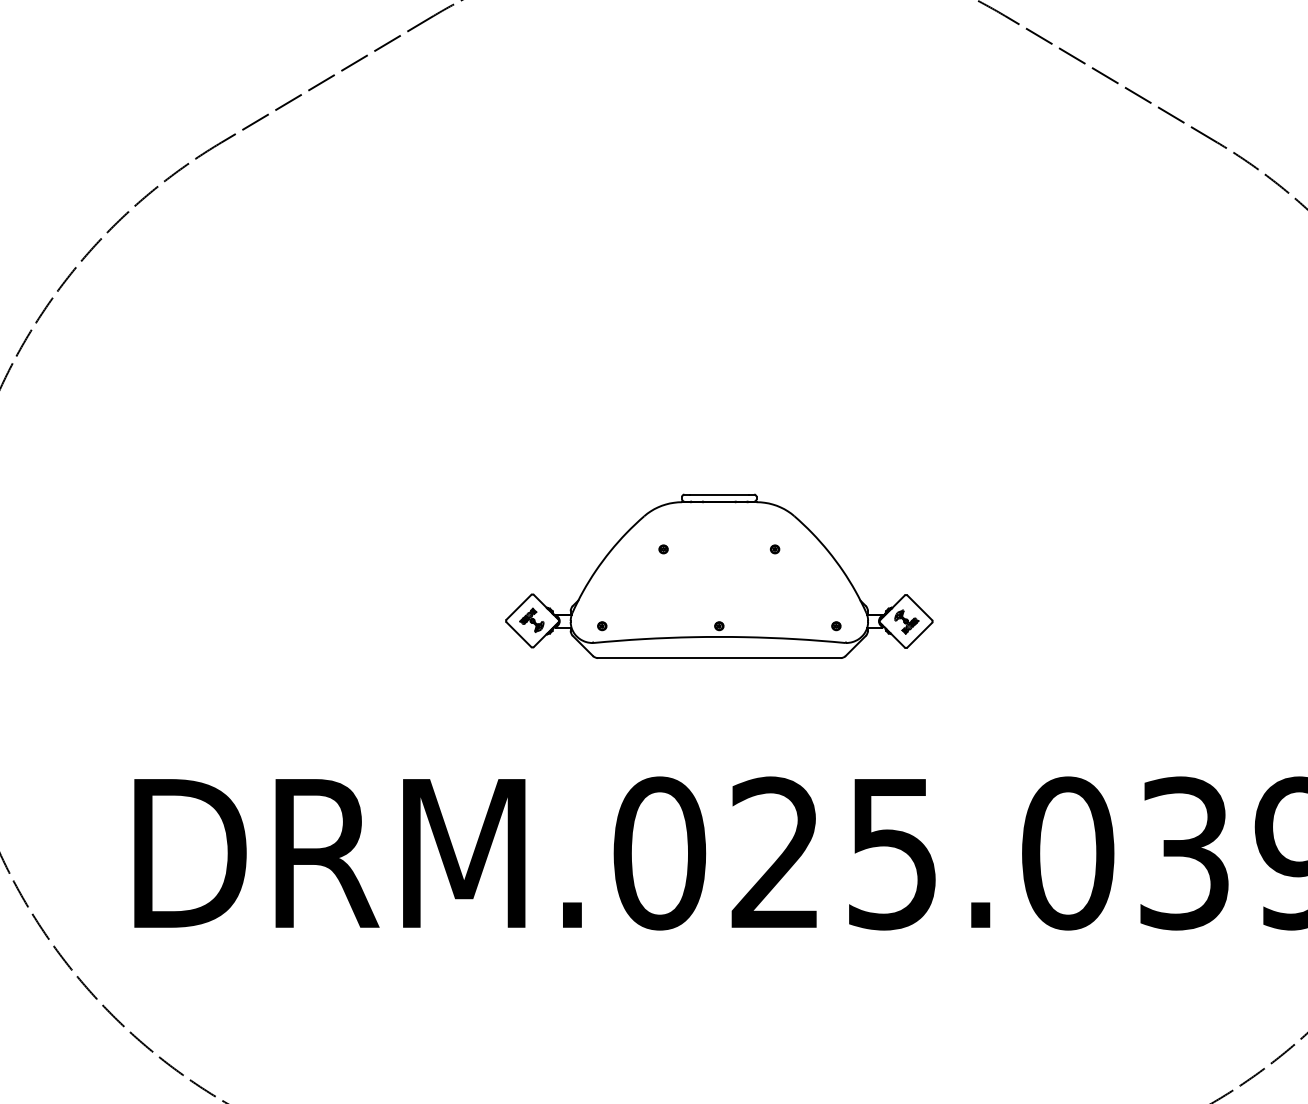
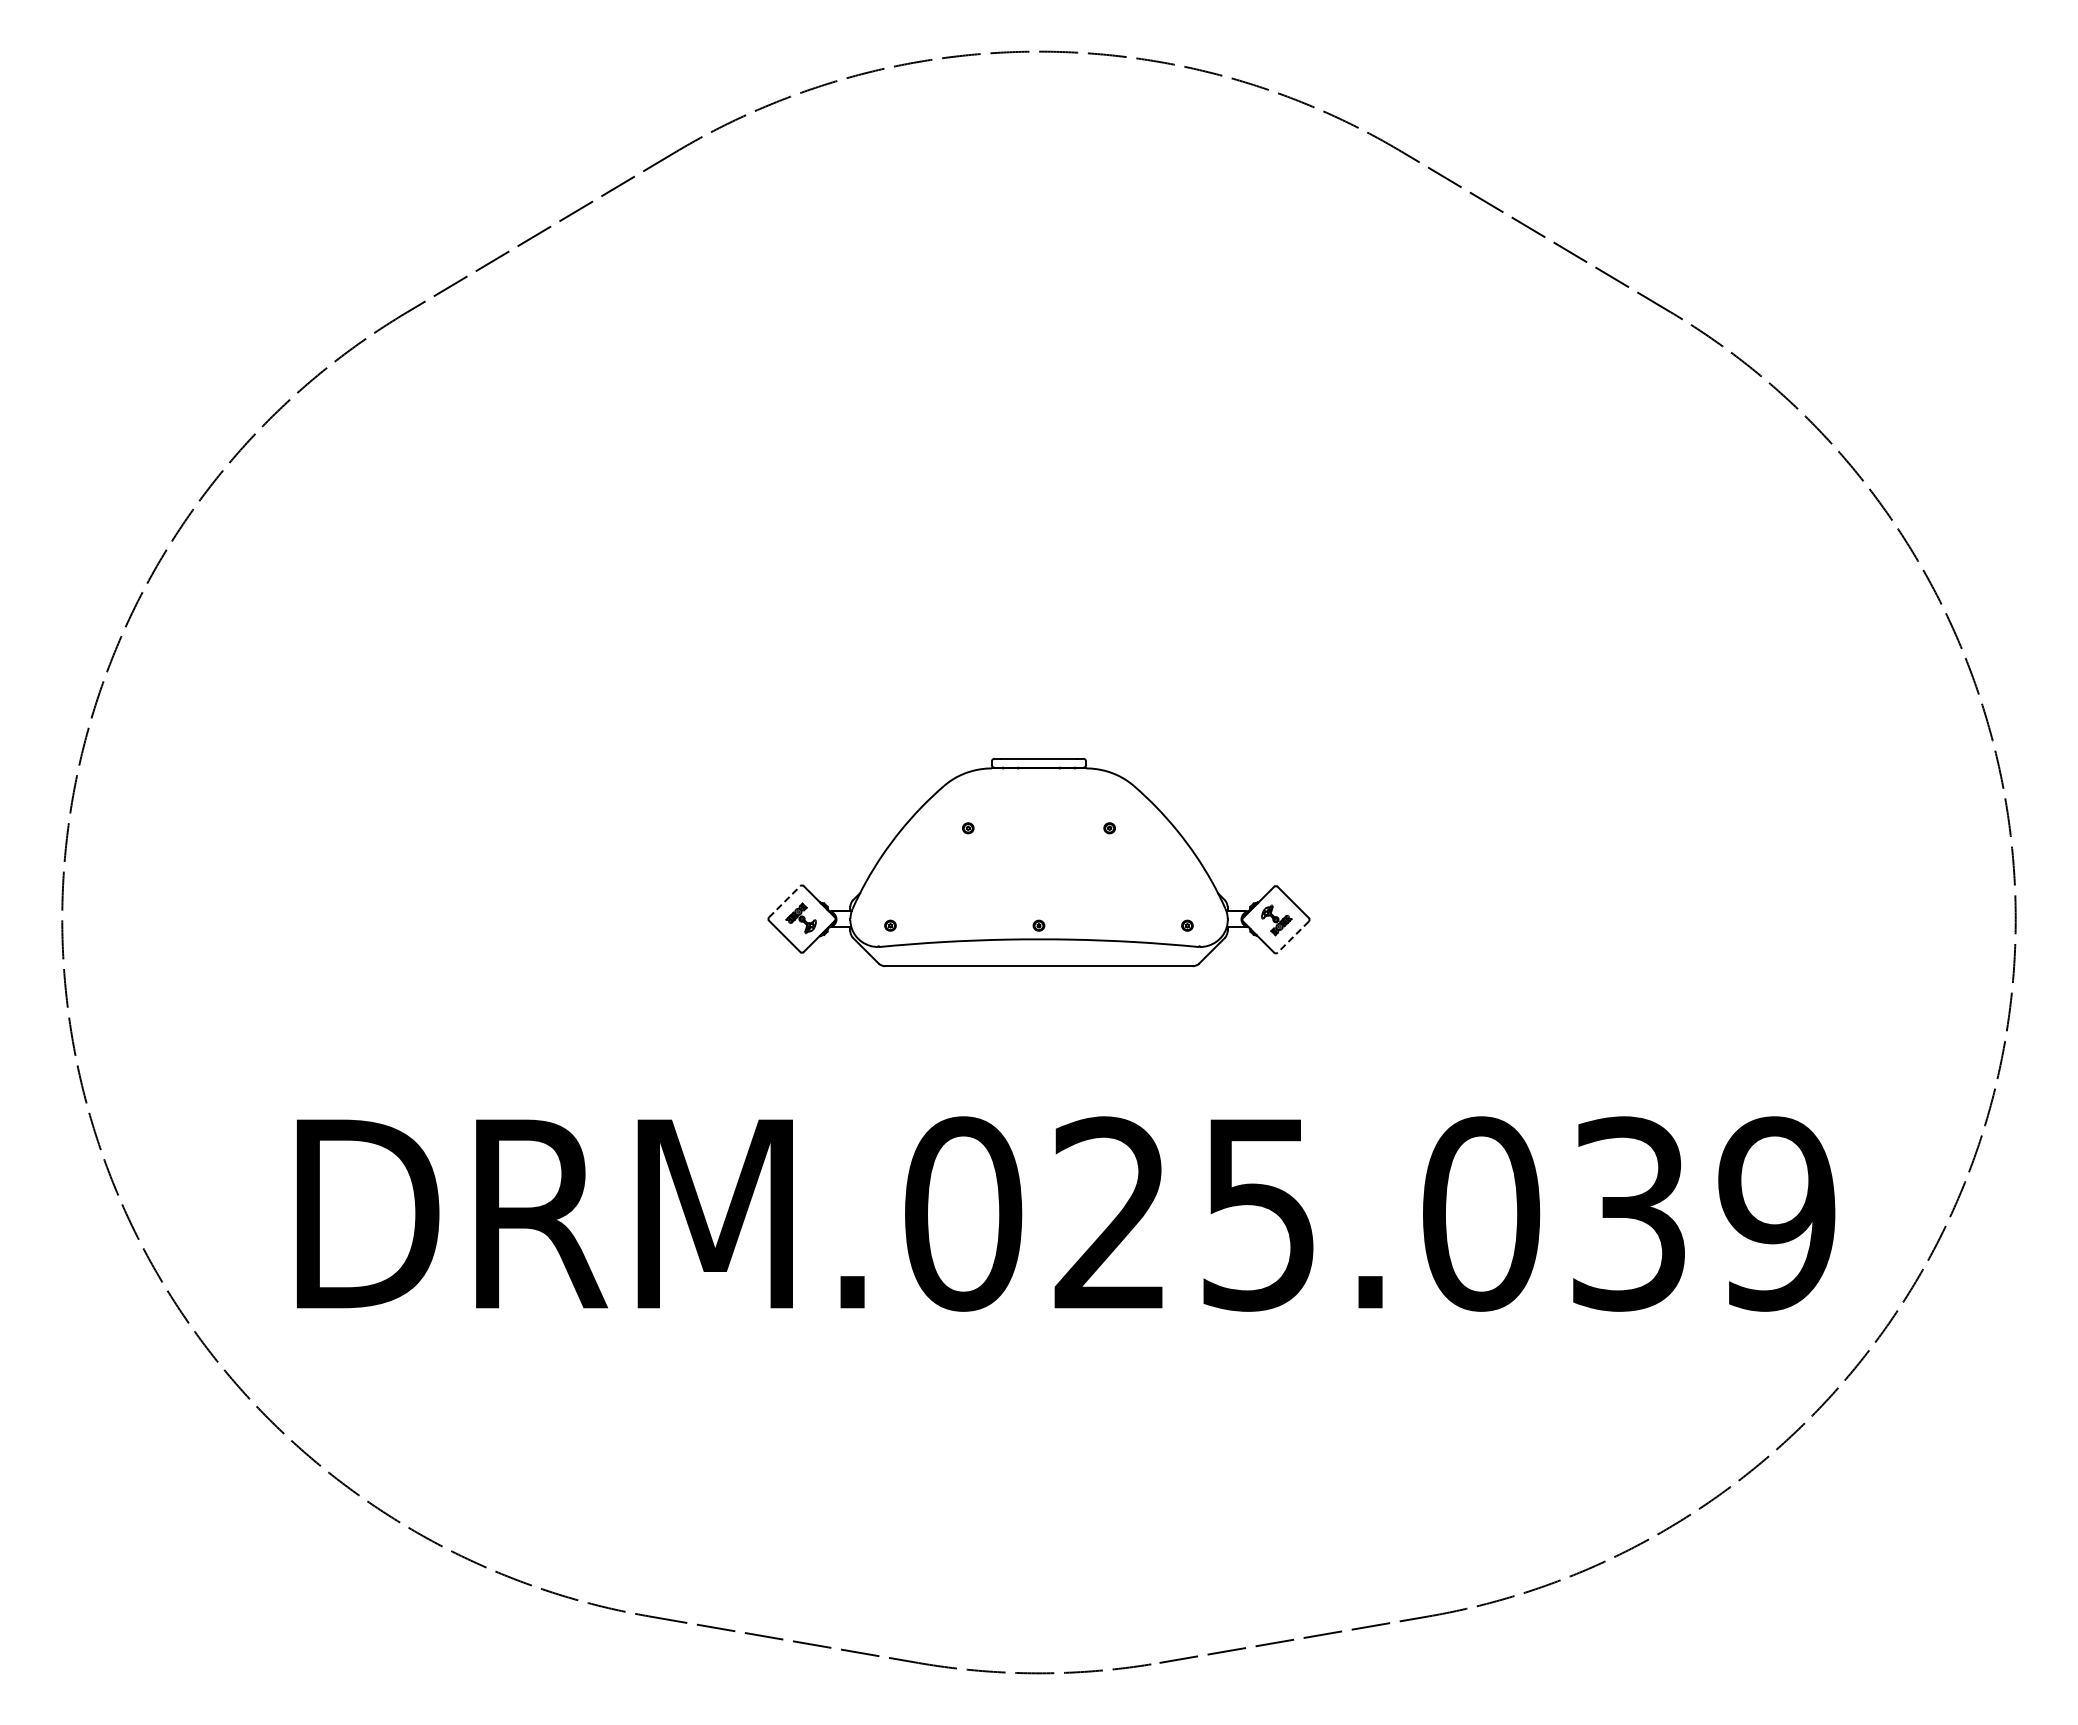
line: (519, 607) -> (785, 901), solid -> dashed
line: (919, 635) -> (1292, 937), solid -> dashed

